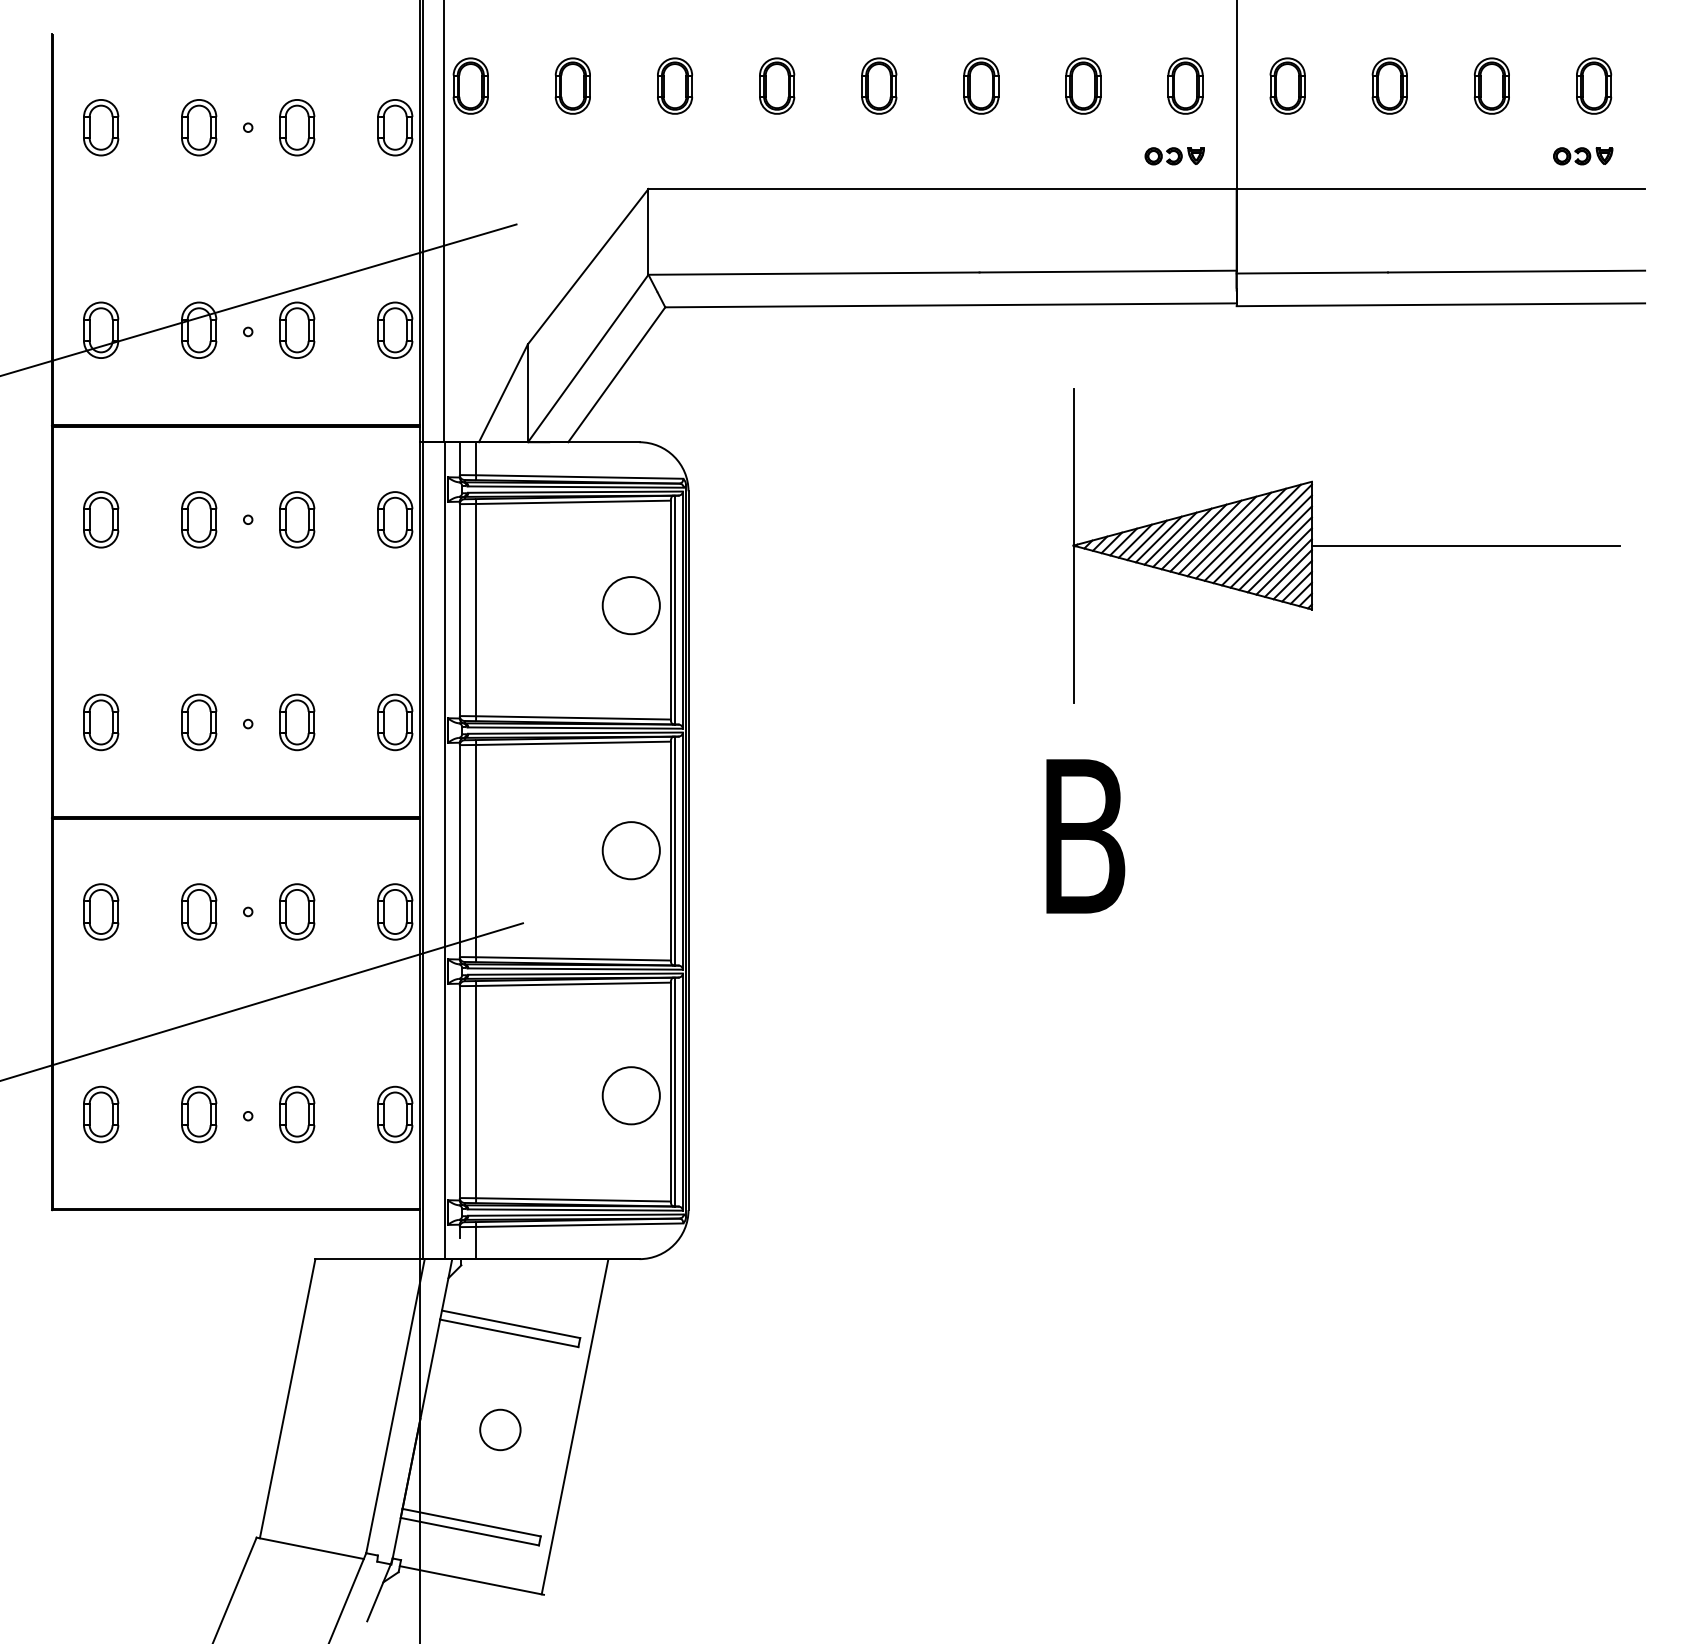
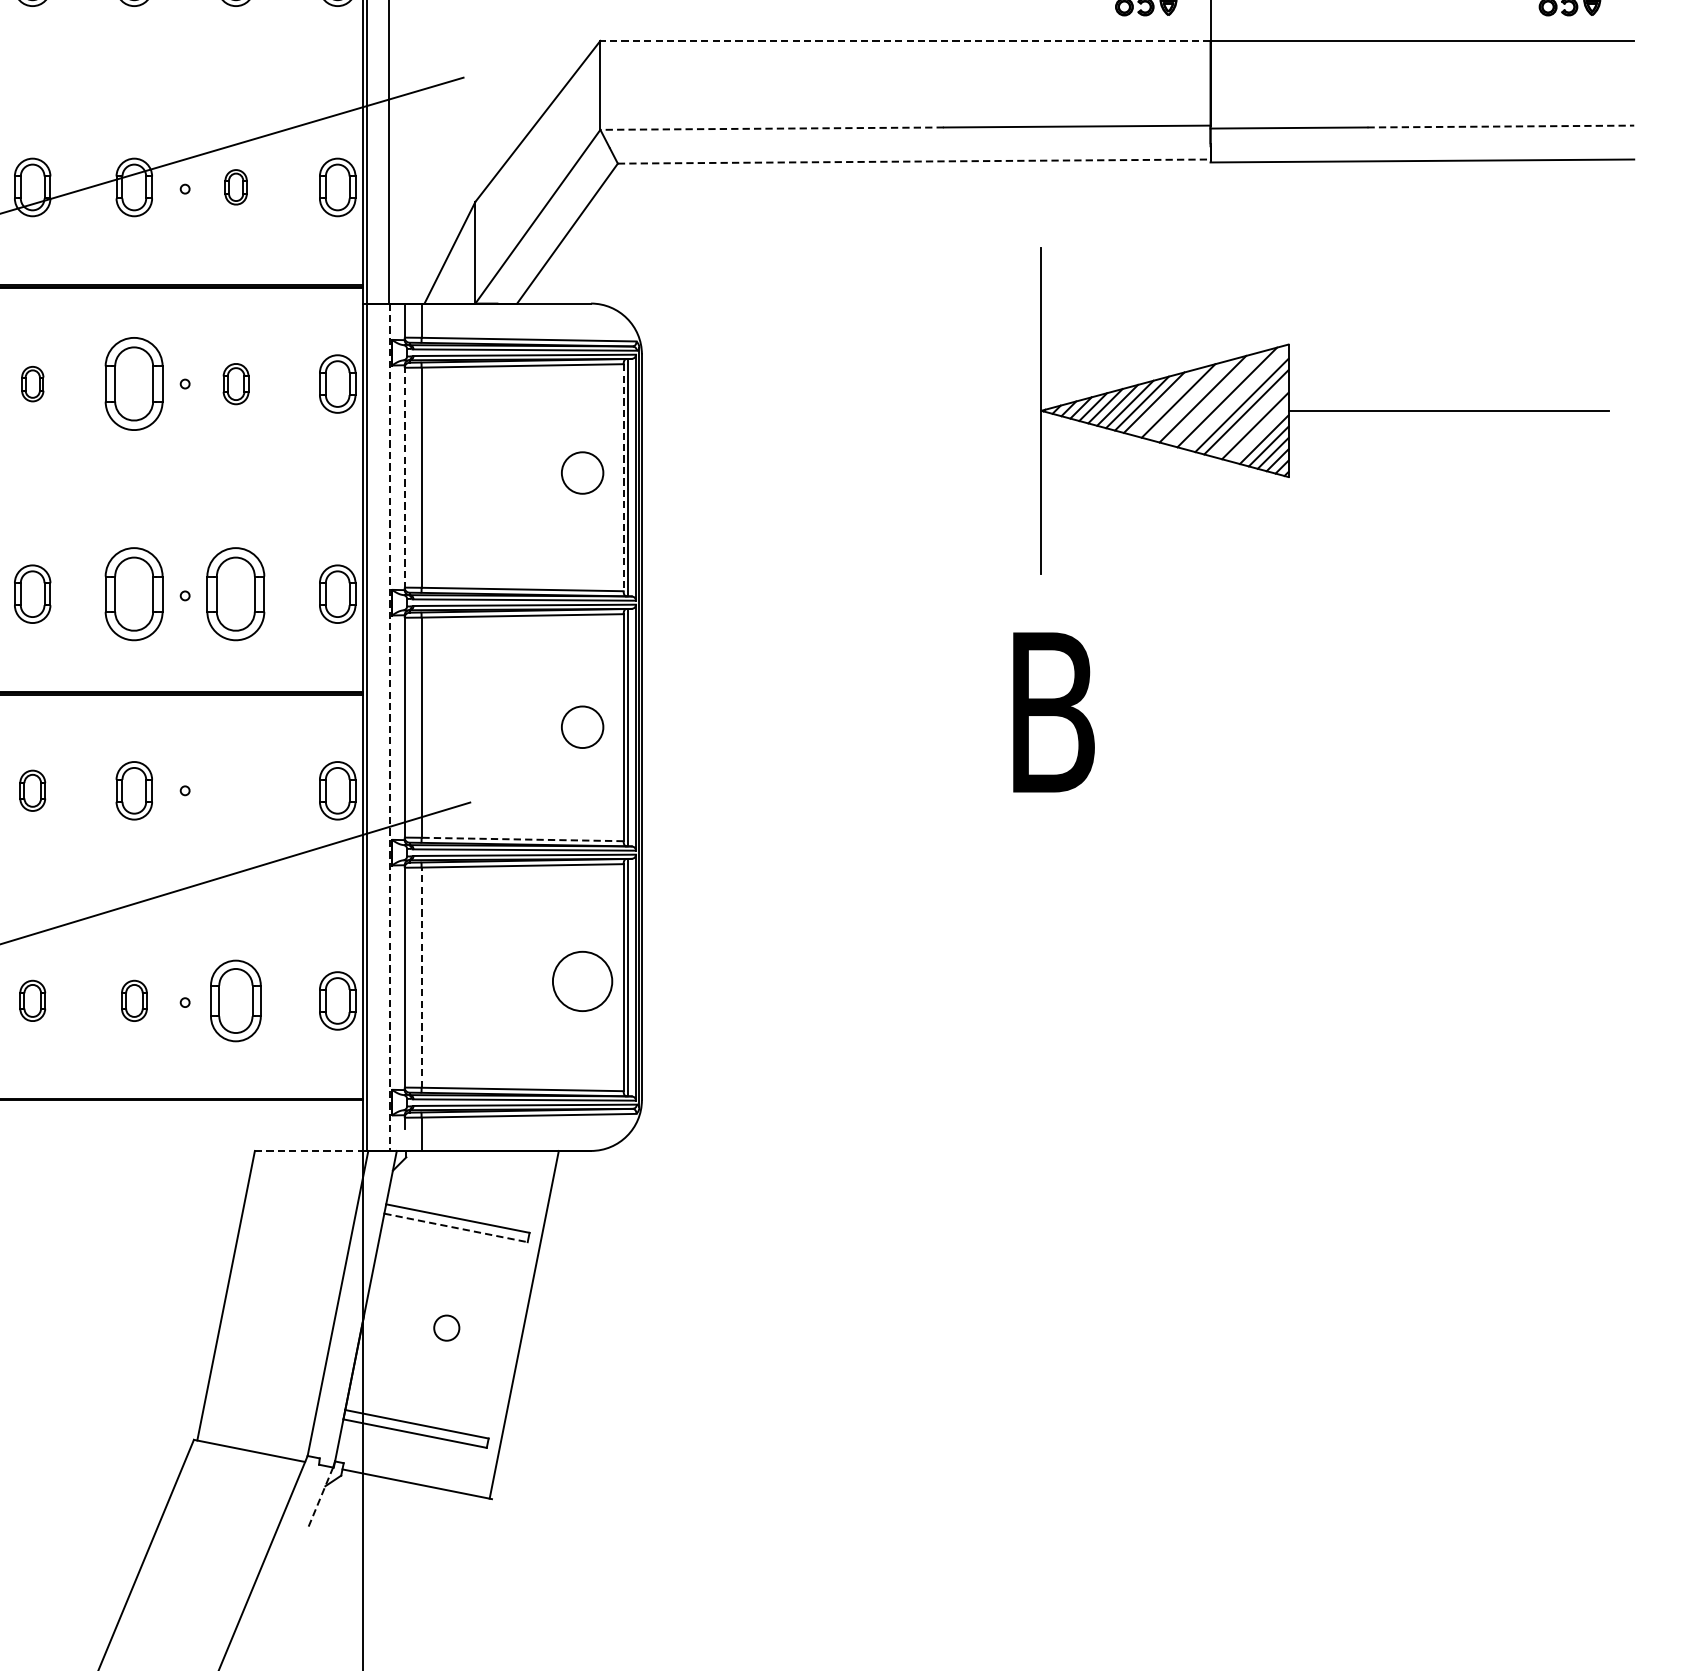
line: (942, 189) -> (905, 41), solid -> dashed
line: (1516, 271) -> (1500, 126), solid -> dashed
line: (814, 273) -> (772, 128), solid -> dashed
line: (950, 305) -> (913, 161), solid -> dashed
part: (297, 329) -> (236, 186), size x0.6
part: (101, 519) -> (33, 383), size x0.6
part: (199, 519) -> (134, 383), size x1.6
part: (297, 519) -> (236, 383), size x0.7
line: (1240, 533) -> (1214, 398), removed
line: (1262, 533) -> (1237, 398), removed
line: (1217, 534) -> (1190, 399), removed
line: (1193, 536) -> (1165, 401), removed
line: (1275, 553) -> (1250, 418), removed
line: (1283, 566) -> (1259, 432), removed
circle: (630, 605) -> (581, 472), size x0.7
line: (459, 610) -> (404, 478), solid -> dashed
line: (670, 610) -> (623, 478), solid -> dashed
part: (199, 722) -> (134, 594), size x1.6
part: (297, 722) -> (236, 594), size x1.6
circle: (630, 850) -> (581, 727), size x0.7
line: (445, 851) -> (389, 728), solid -> dashed
part: (101, 911) -> (33, 790), size x0.7
part: (297, 911) -> (236, 790), removed
line: (572, 958) -> (521, 839), solid -> dashed
line: (476, 1091) -> (422, 977), solid -> dashed
part: (101, 1114) -> (33, 1000), size x0.7
part: (199, 1114) -> (134, 1000), size x0.7
part: (297, 1114) -> (236, 1000), size x1.4
line: (370, 1259) -> (312, 1151), solid -> dashed
line: (509, 1333) -> (456, 1228), solid -> dashed
circle: (500, 1429) -> (446, 1327), size x0.6
line: (379, 1592) -> (321, 1496), solid -> dashed

